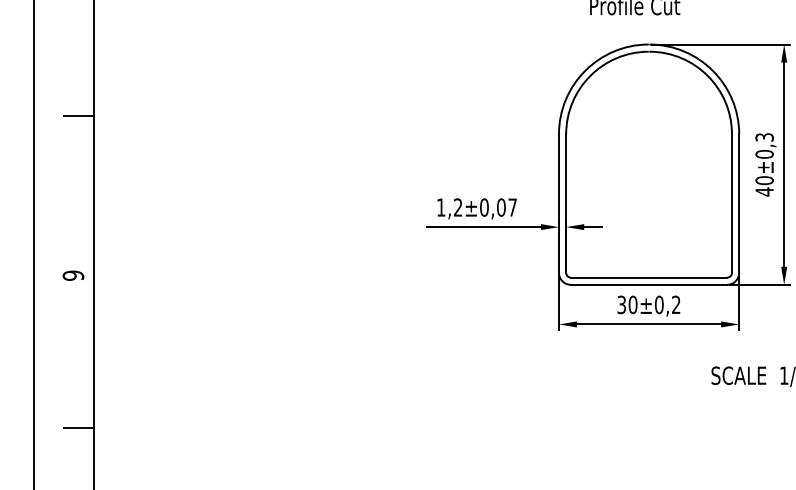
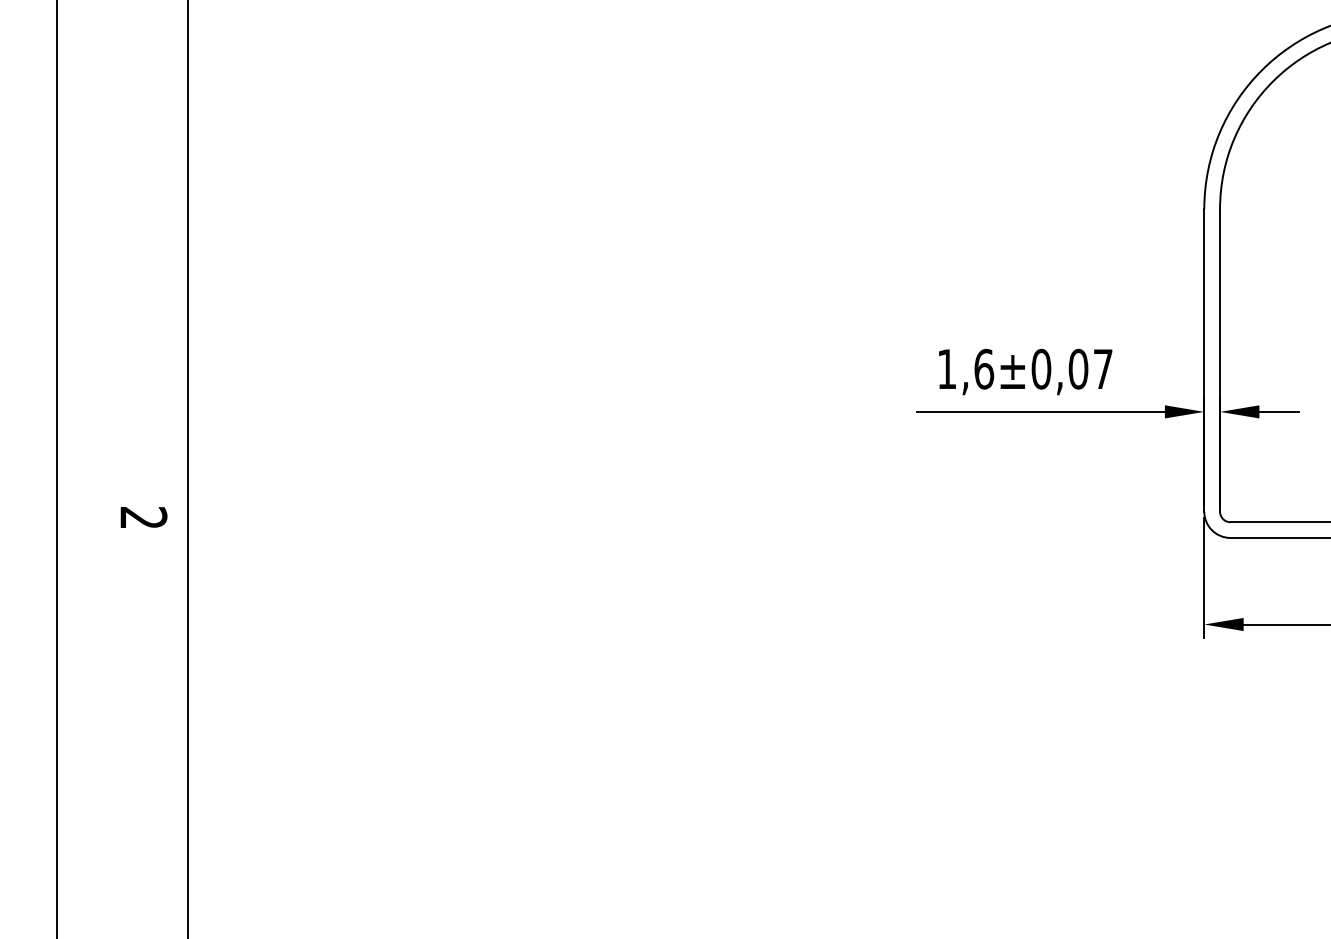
line: (78, 115) -> (154, 168), removed
text: (457, 207) -> (982, 369), 1,2±0,07 -> 1,6±0,07
text: (73, 275) -> (143, 517), 6 -> 2
line: (78, 428) -> (154, 851), removed

